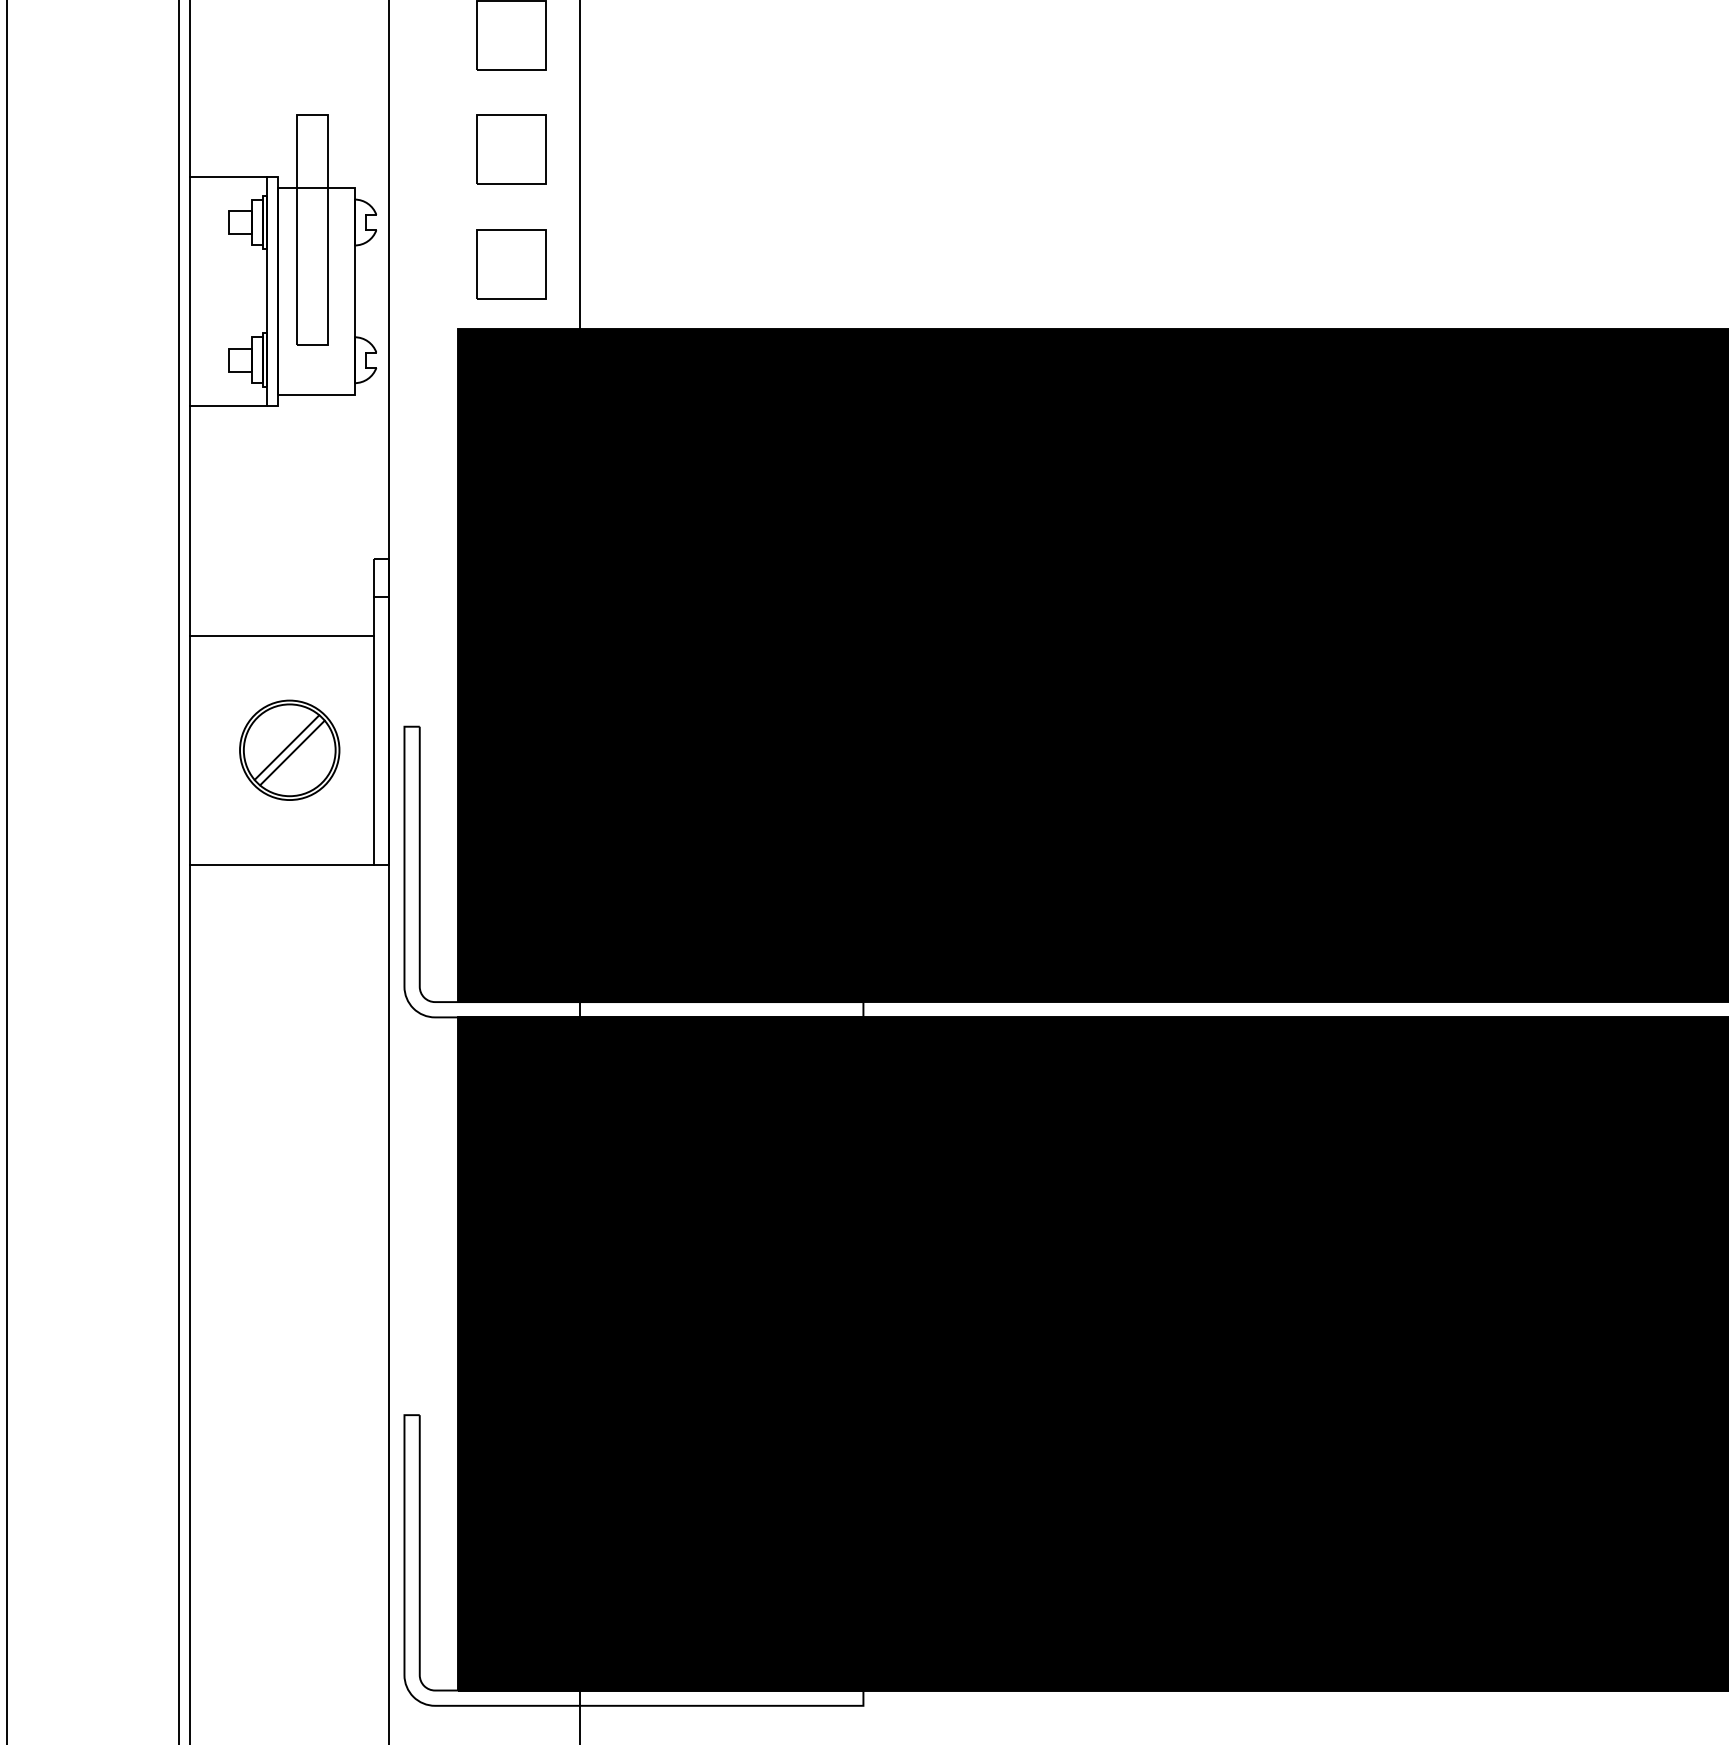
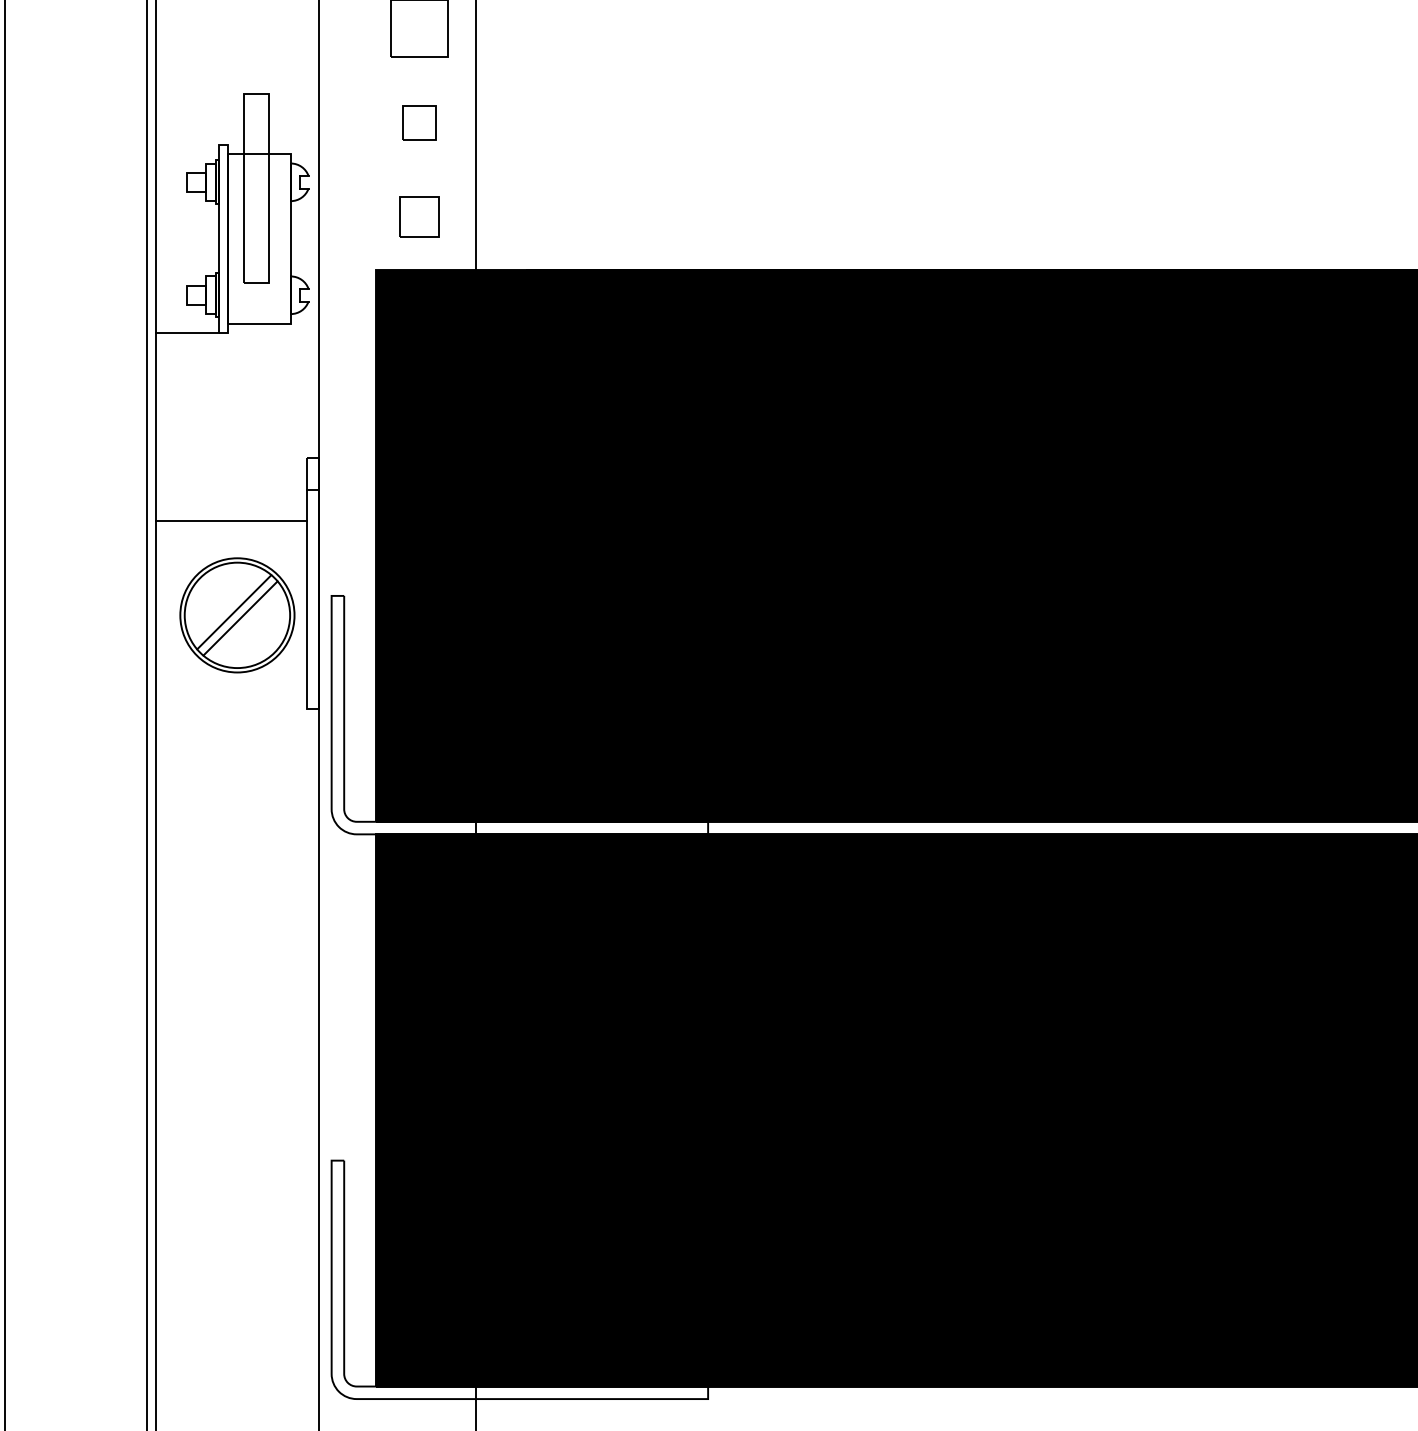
part: (511, 149) -> (419, 122), size x0.6
line: (228, 176) -> (187, 144), removed
part: (511, 264) -> (419, 216), size x0.7
part: (289, 749) -> (237, 614), size x1.4
line: (281, 865) -> (230, 709), removed

